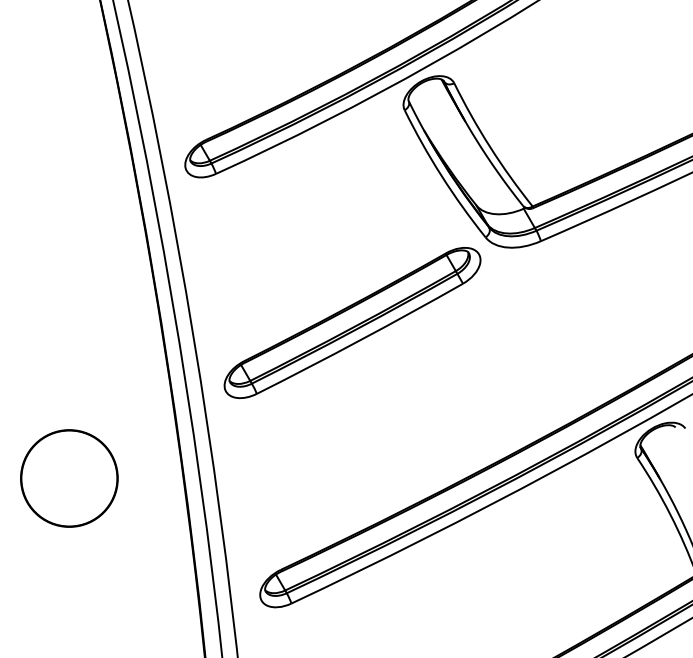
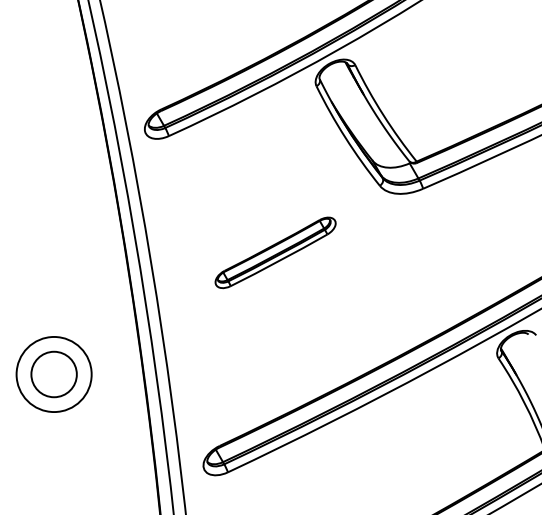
part: (352, 322) -> (275, 252), size x0.6
circle: (69, 478) -> (54, 374), size x0.6

